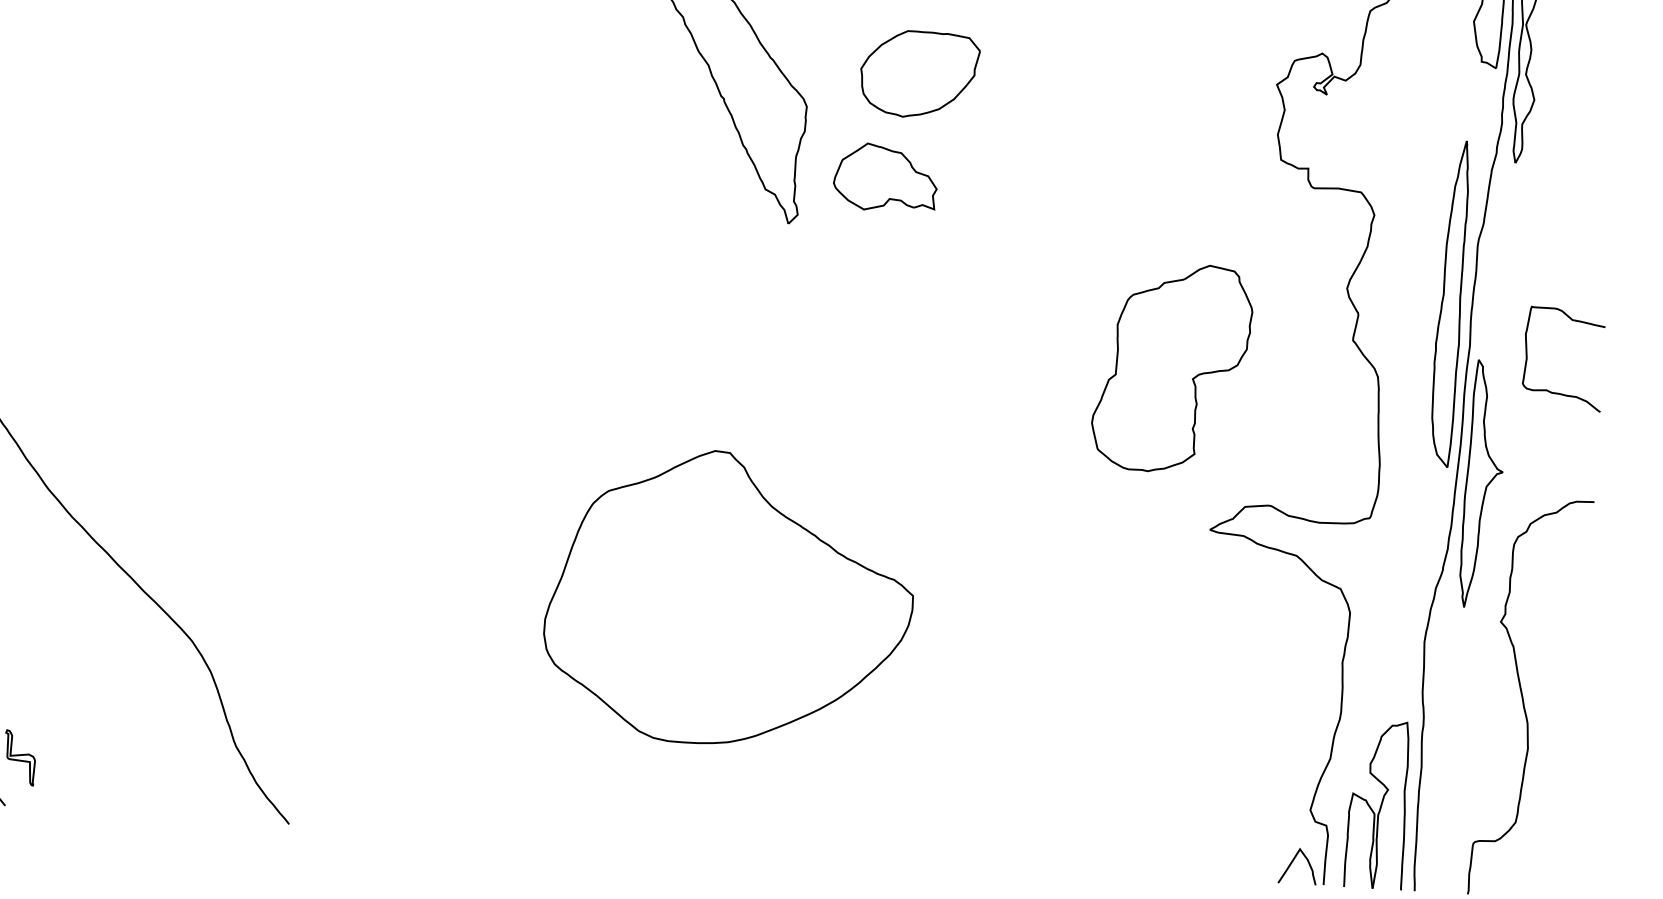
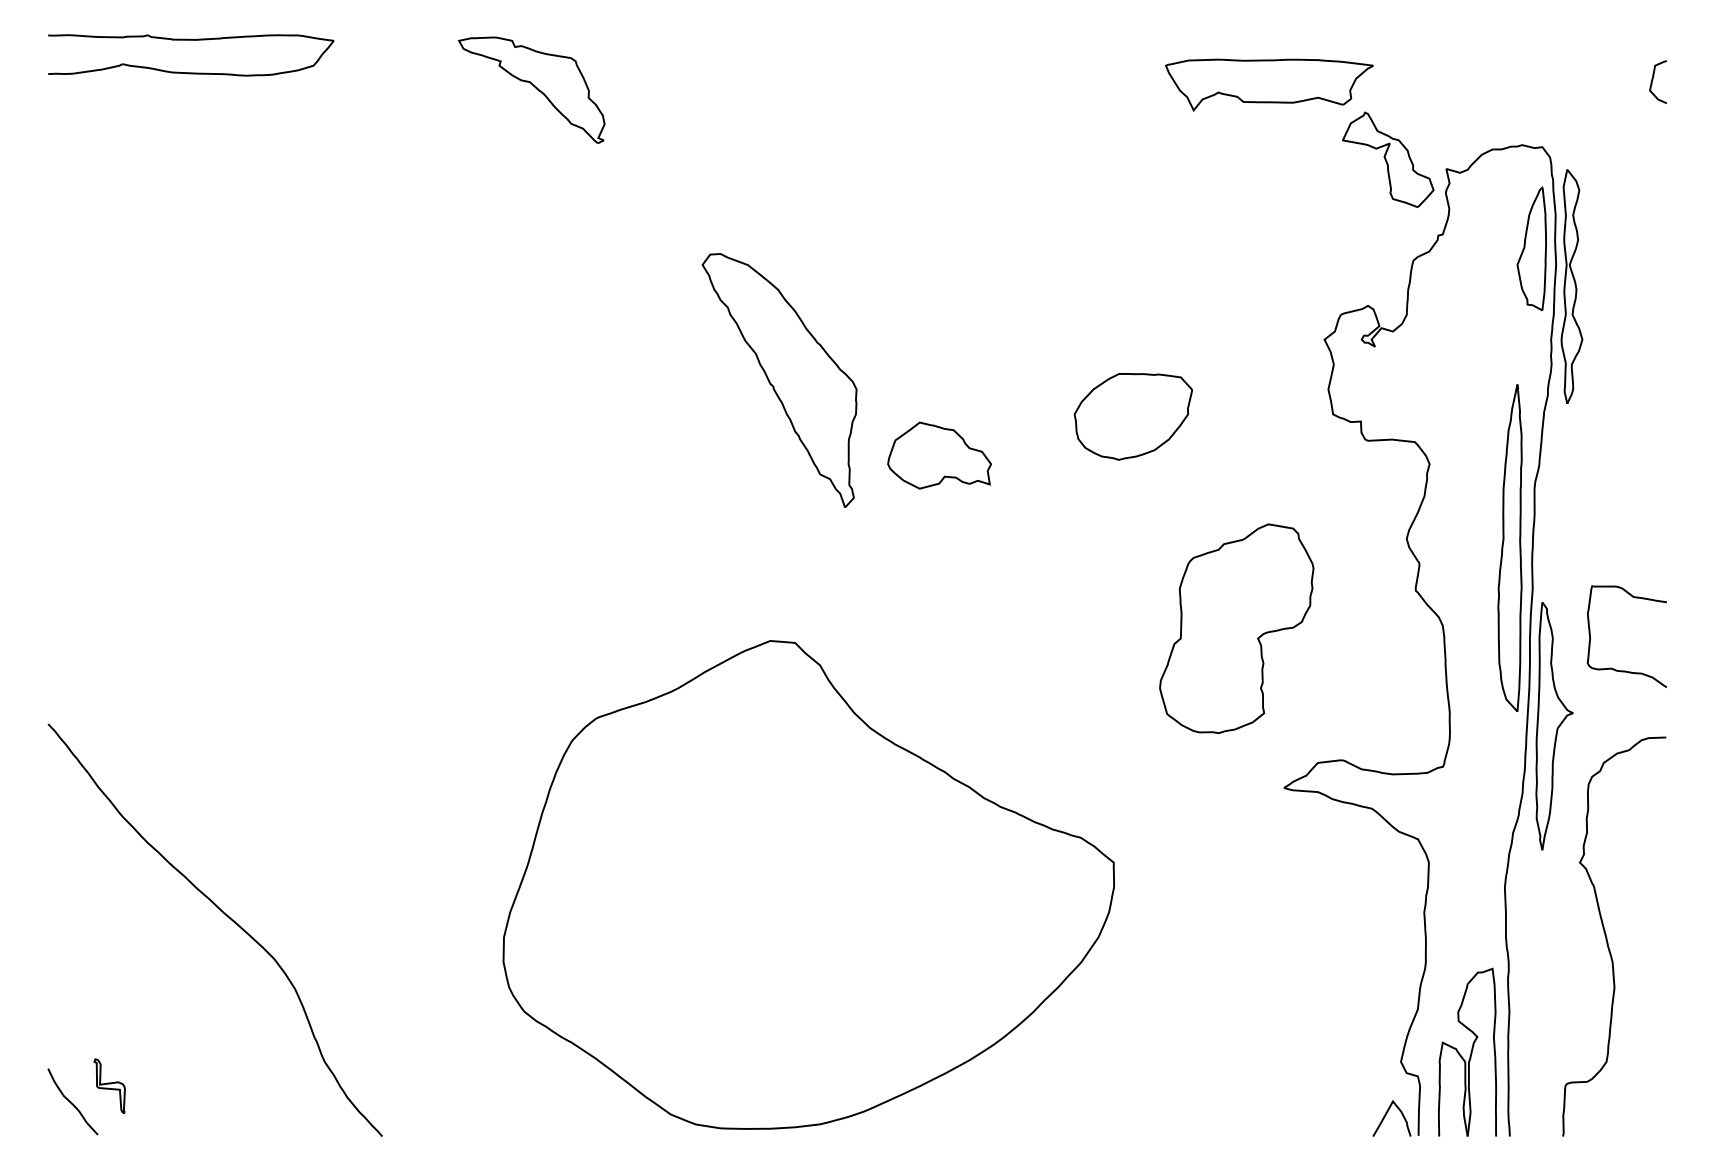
part: (918, 74) -> (1132, 416), moved
curve: (1561, 392) -> (1626, 670), moved
part: (729, 598) -> (808, 884), size x1.67

